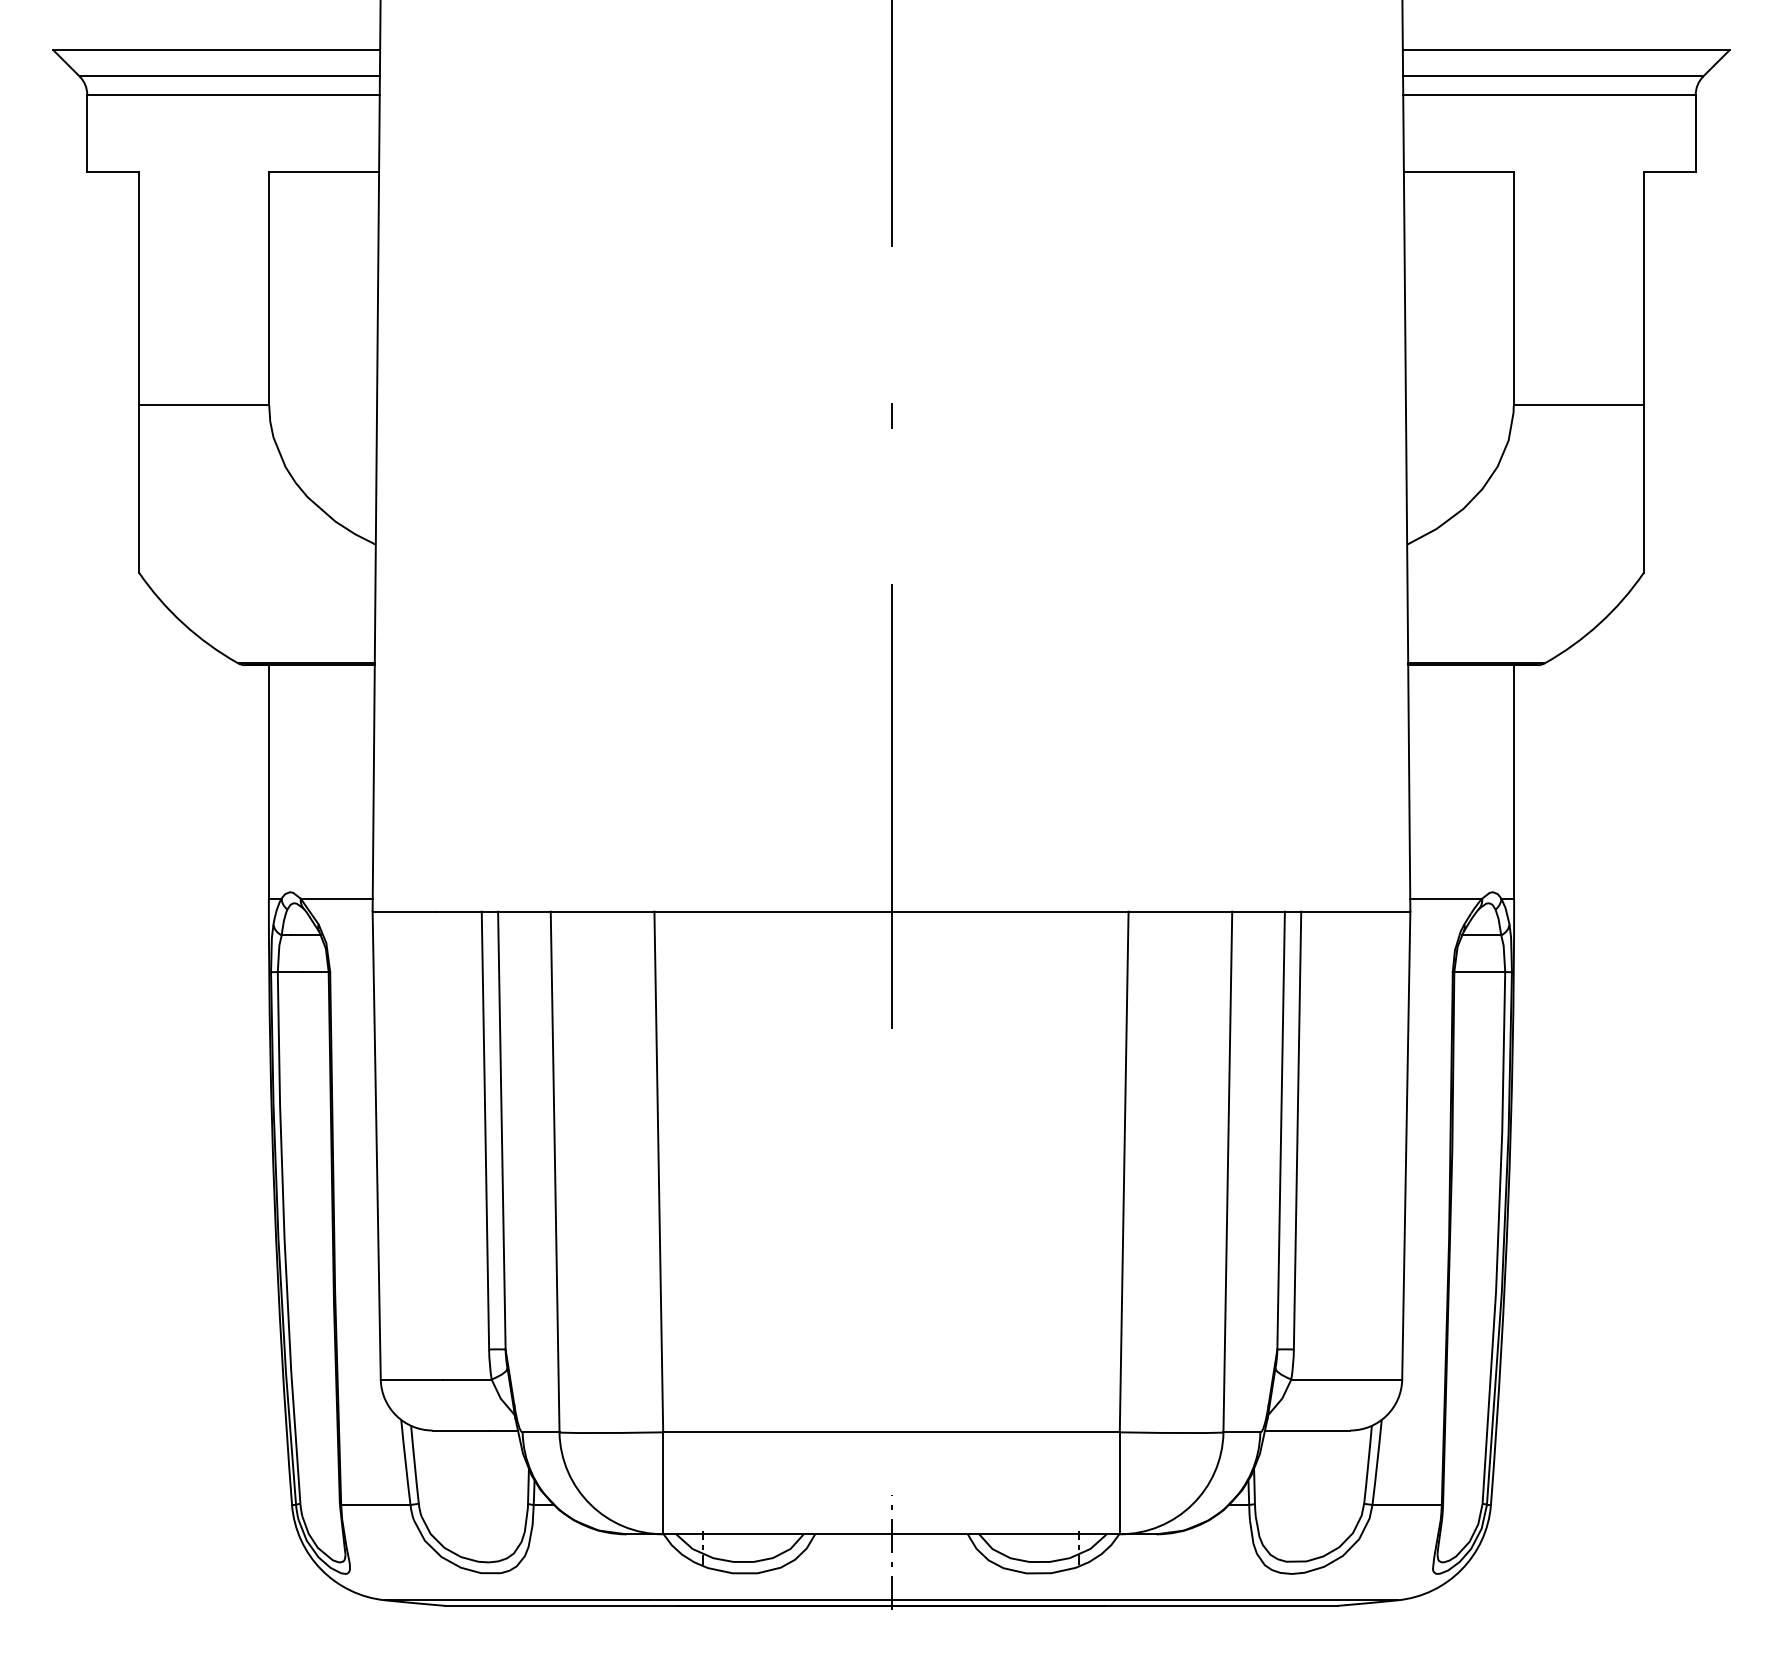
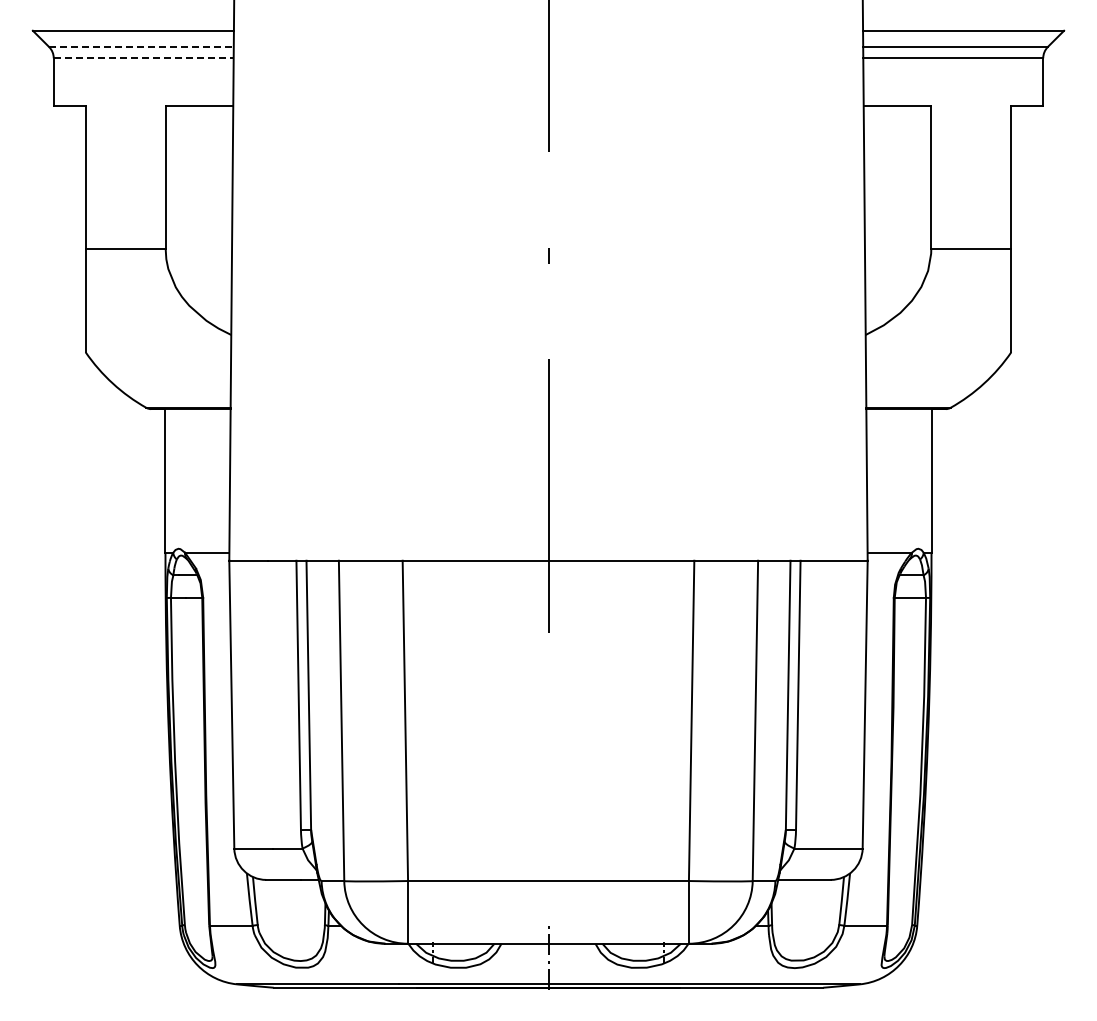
line: (229, 75) -> (141, 46), solid -> dashed
line: (233, 95) -> (143, 58), solid -> dashed

